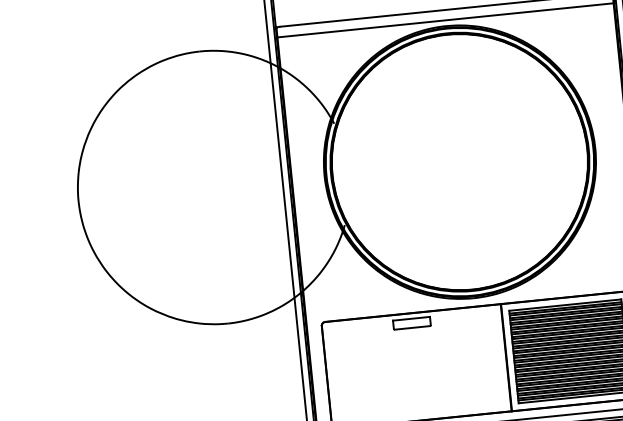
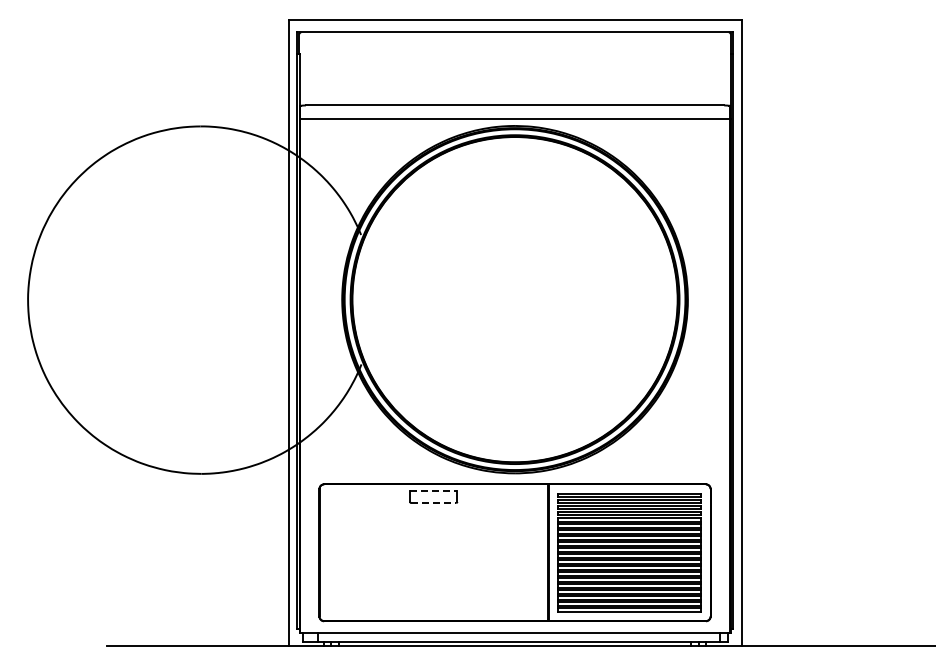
line: (411, 318) -> (433, 491), solid -> dashed
line: (412, 328) -> (433, 503), solid -> dashed

